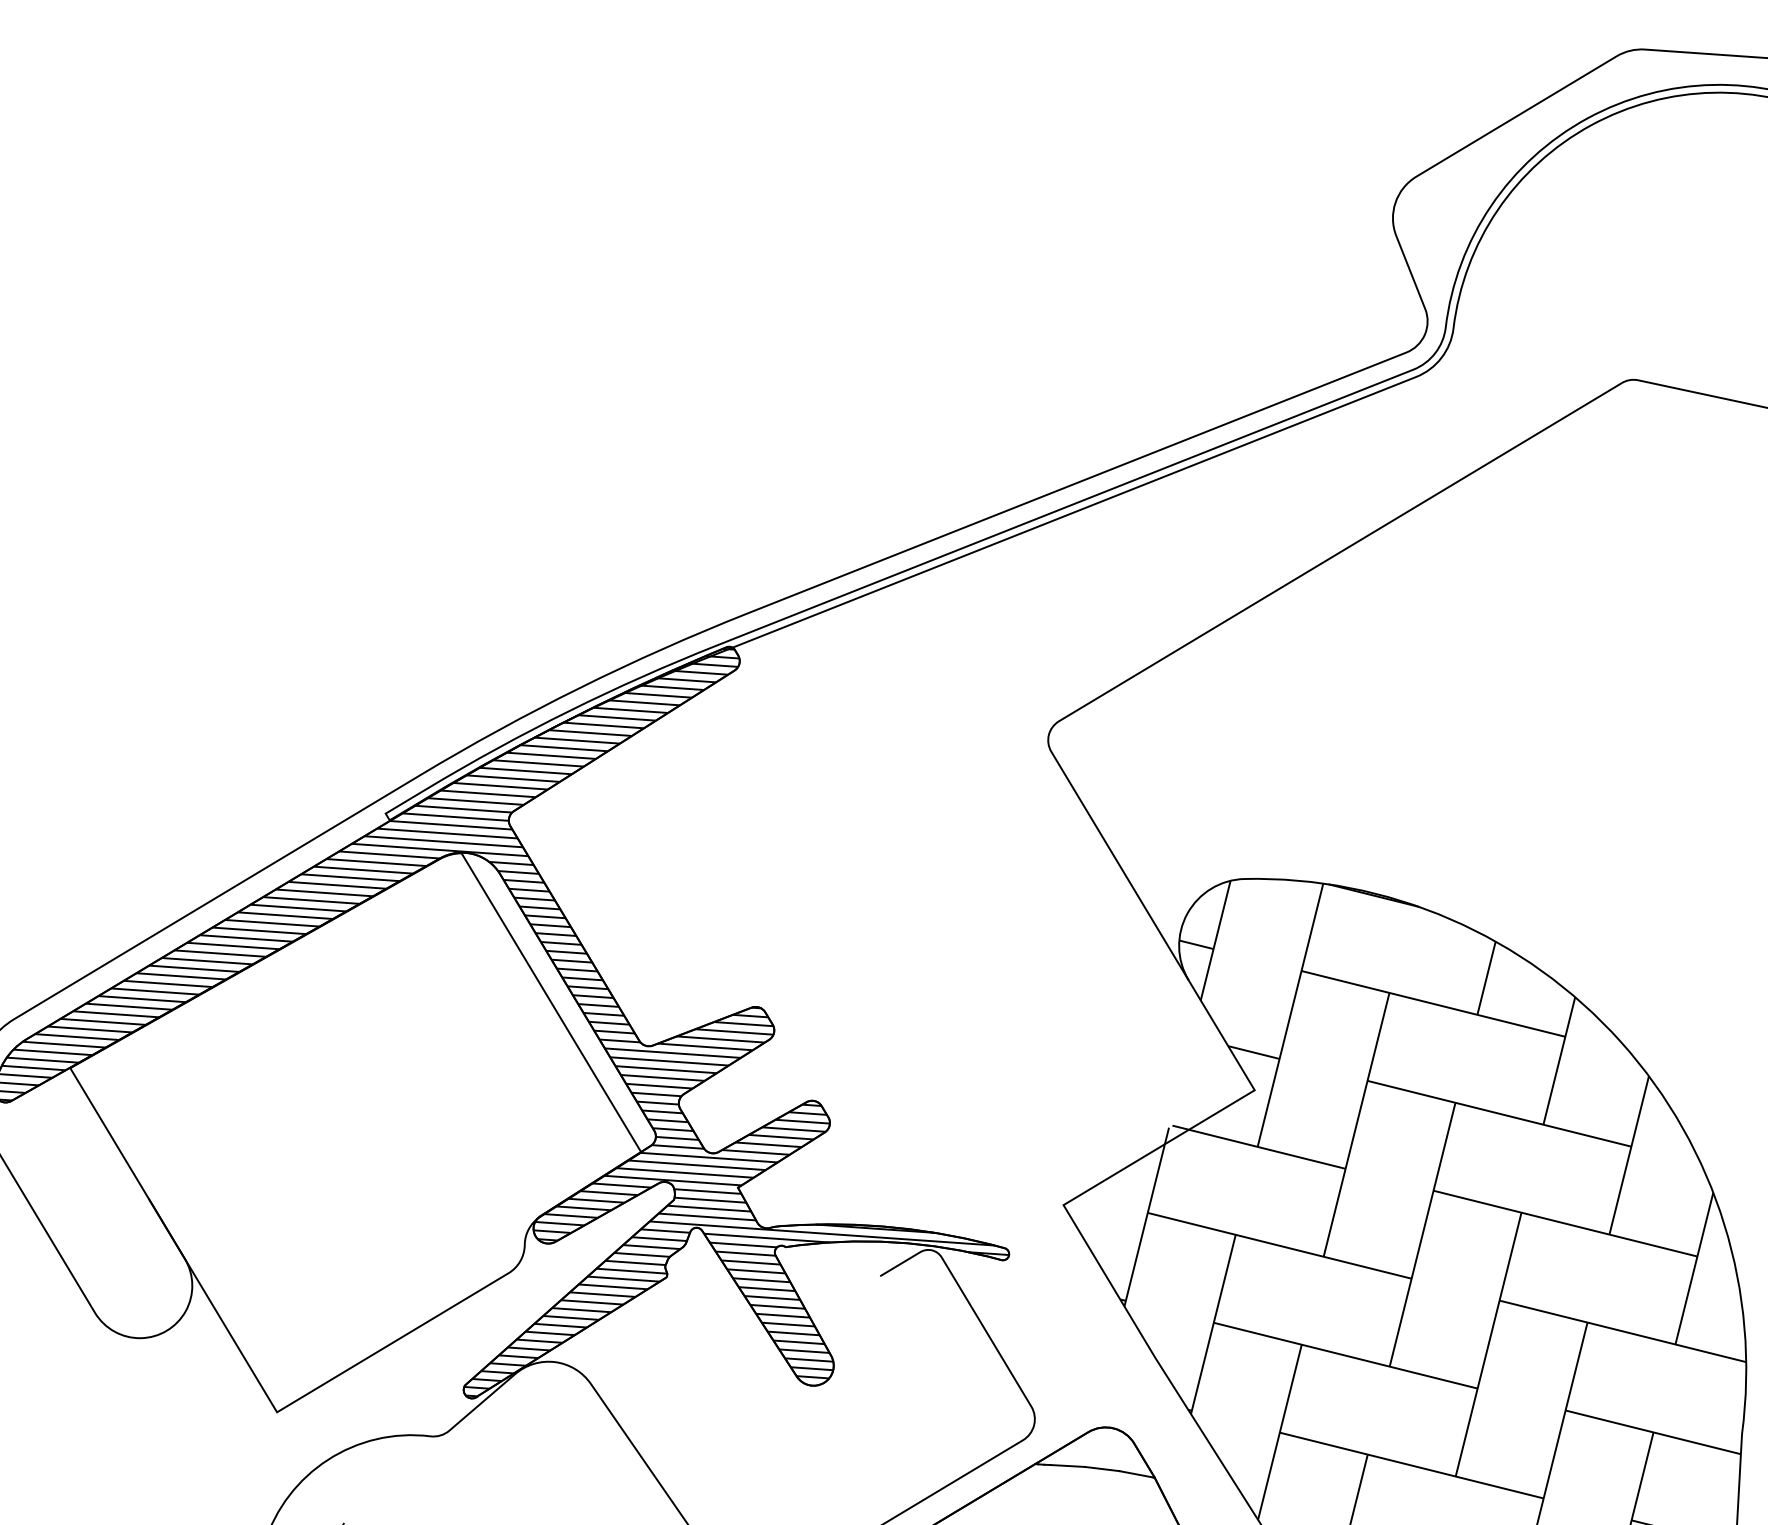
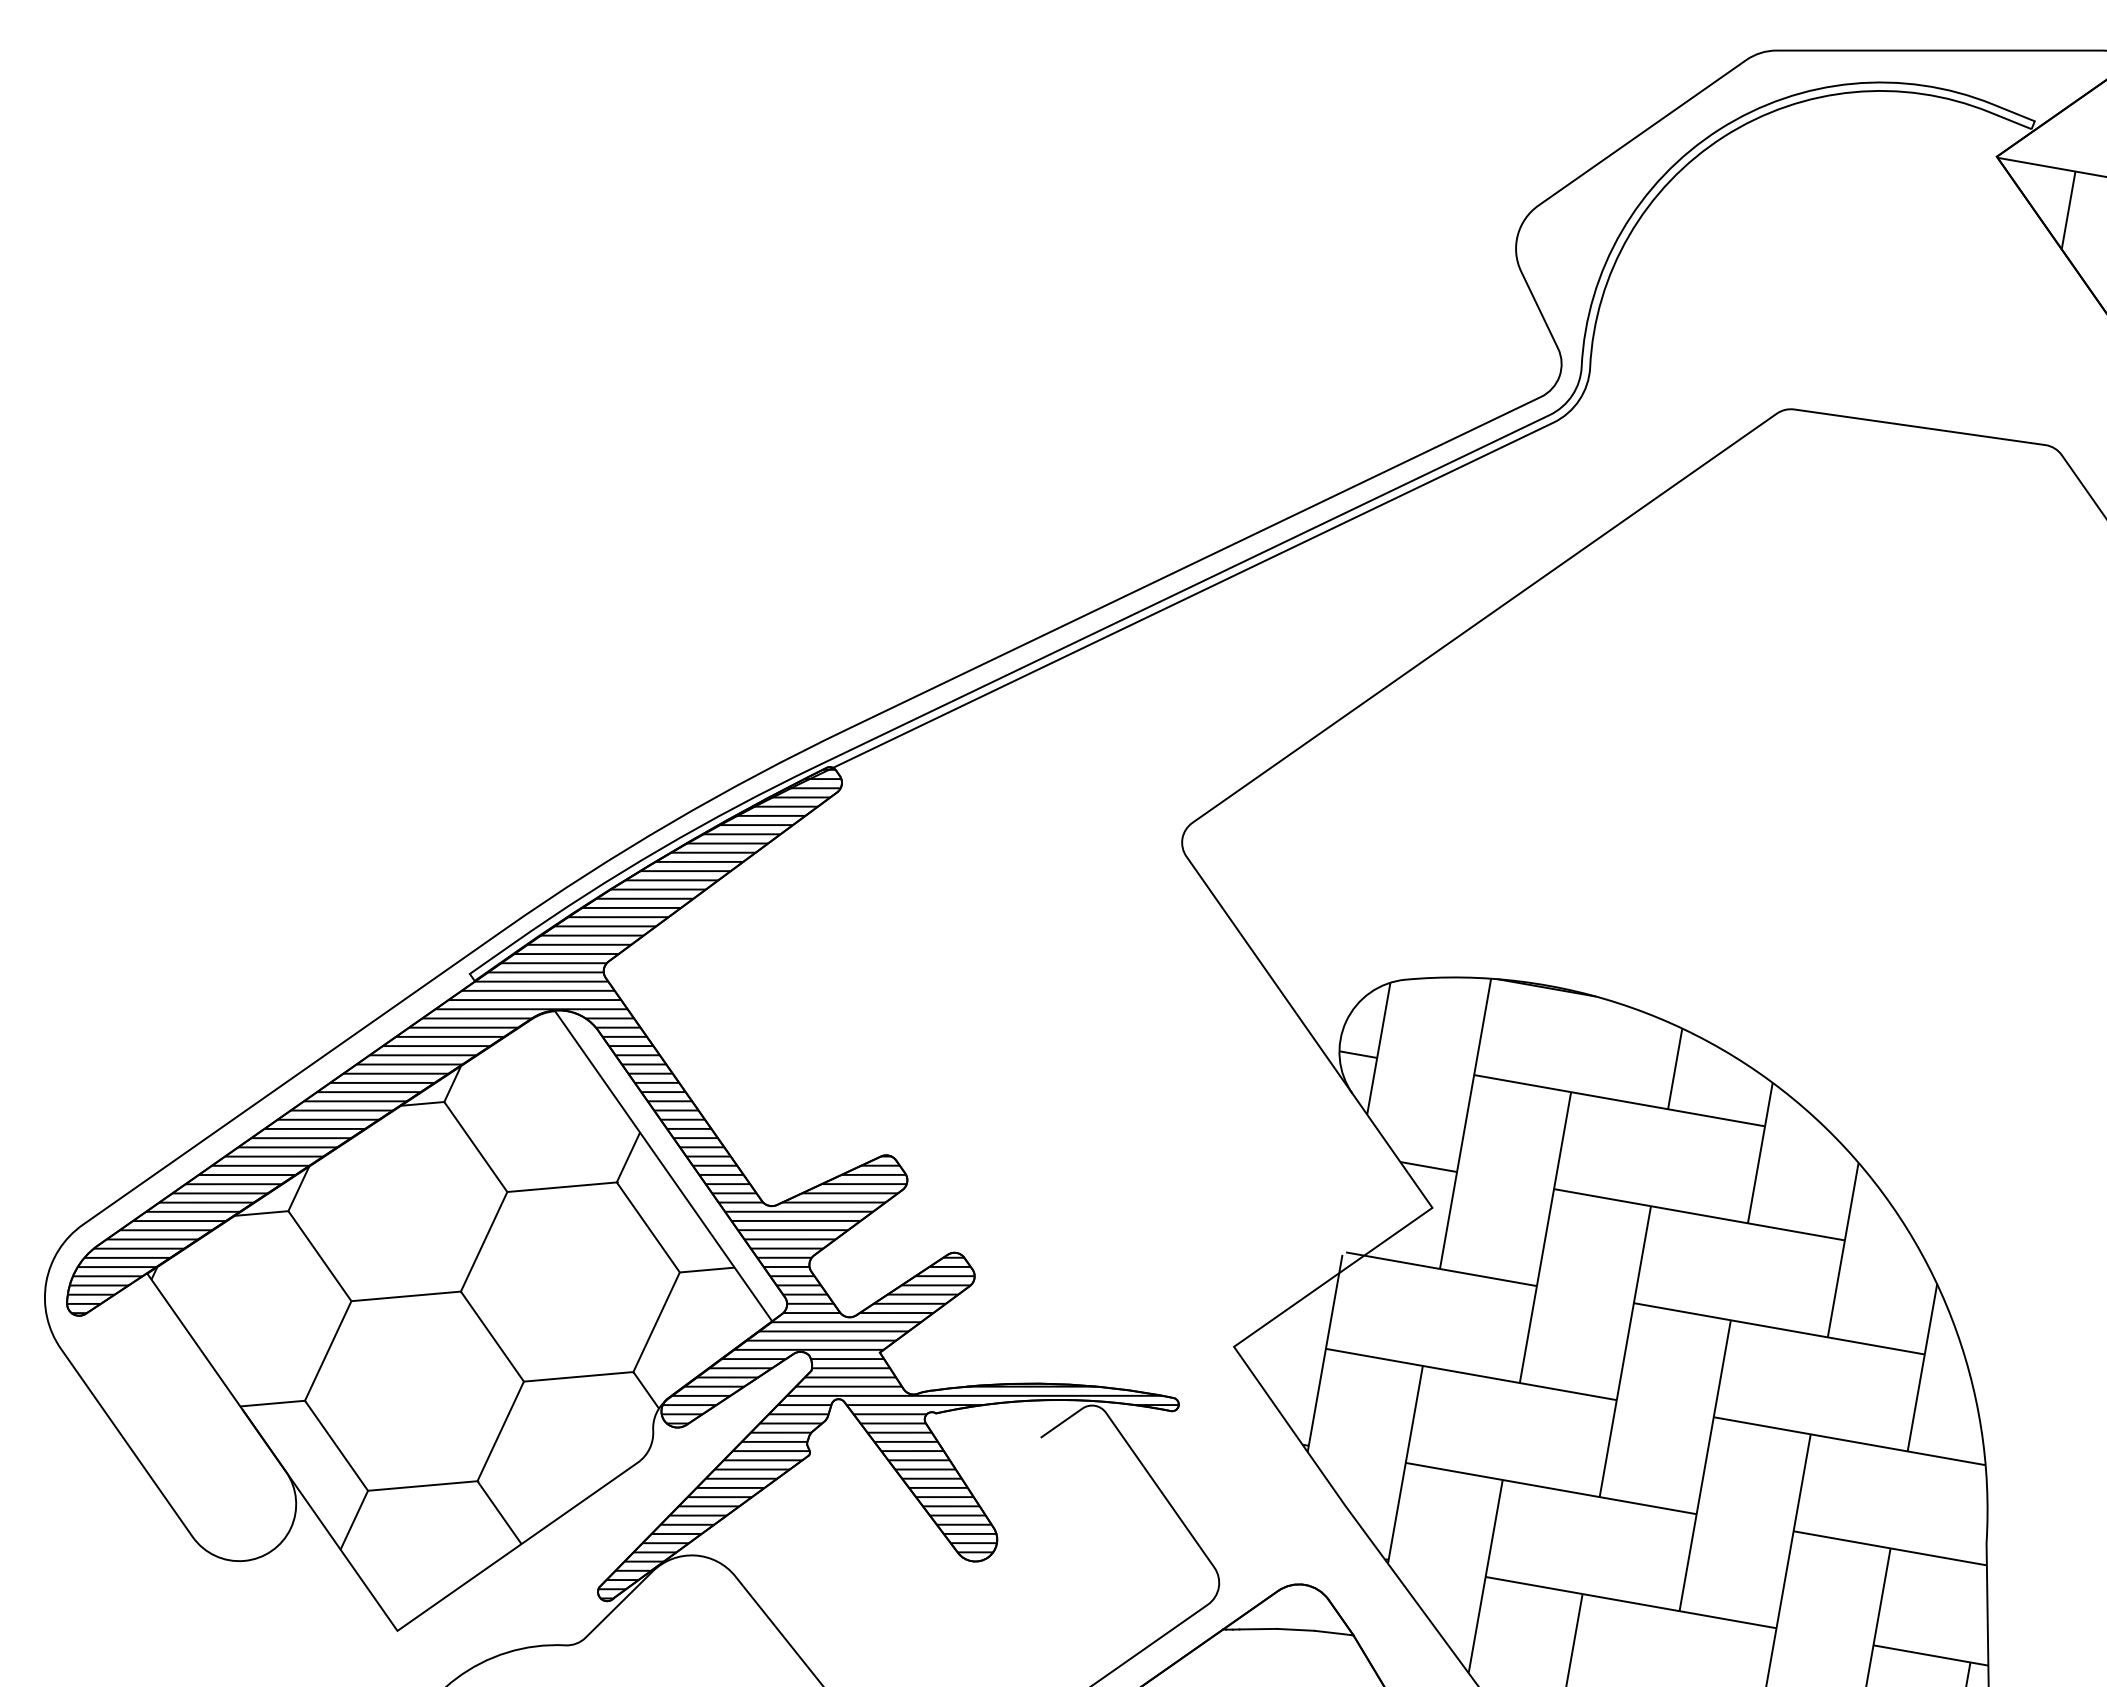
hatch: (339, 1118) -> (442, 1307), added

